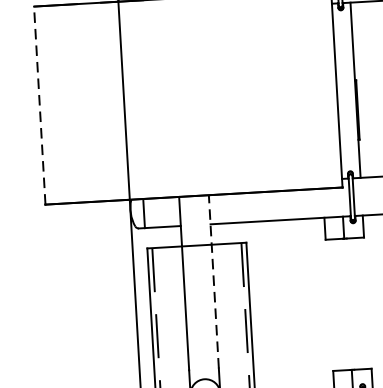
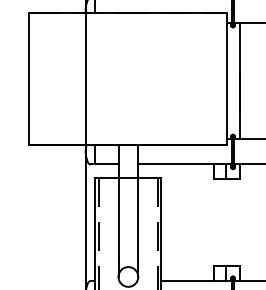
line: (39, 106) -> (29, 79), dashed -> solid
line: (214, 281) -> (138, 202), dashed -> solid

